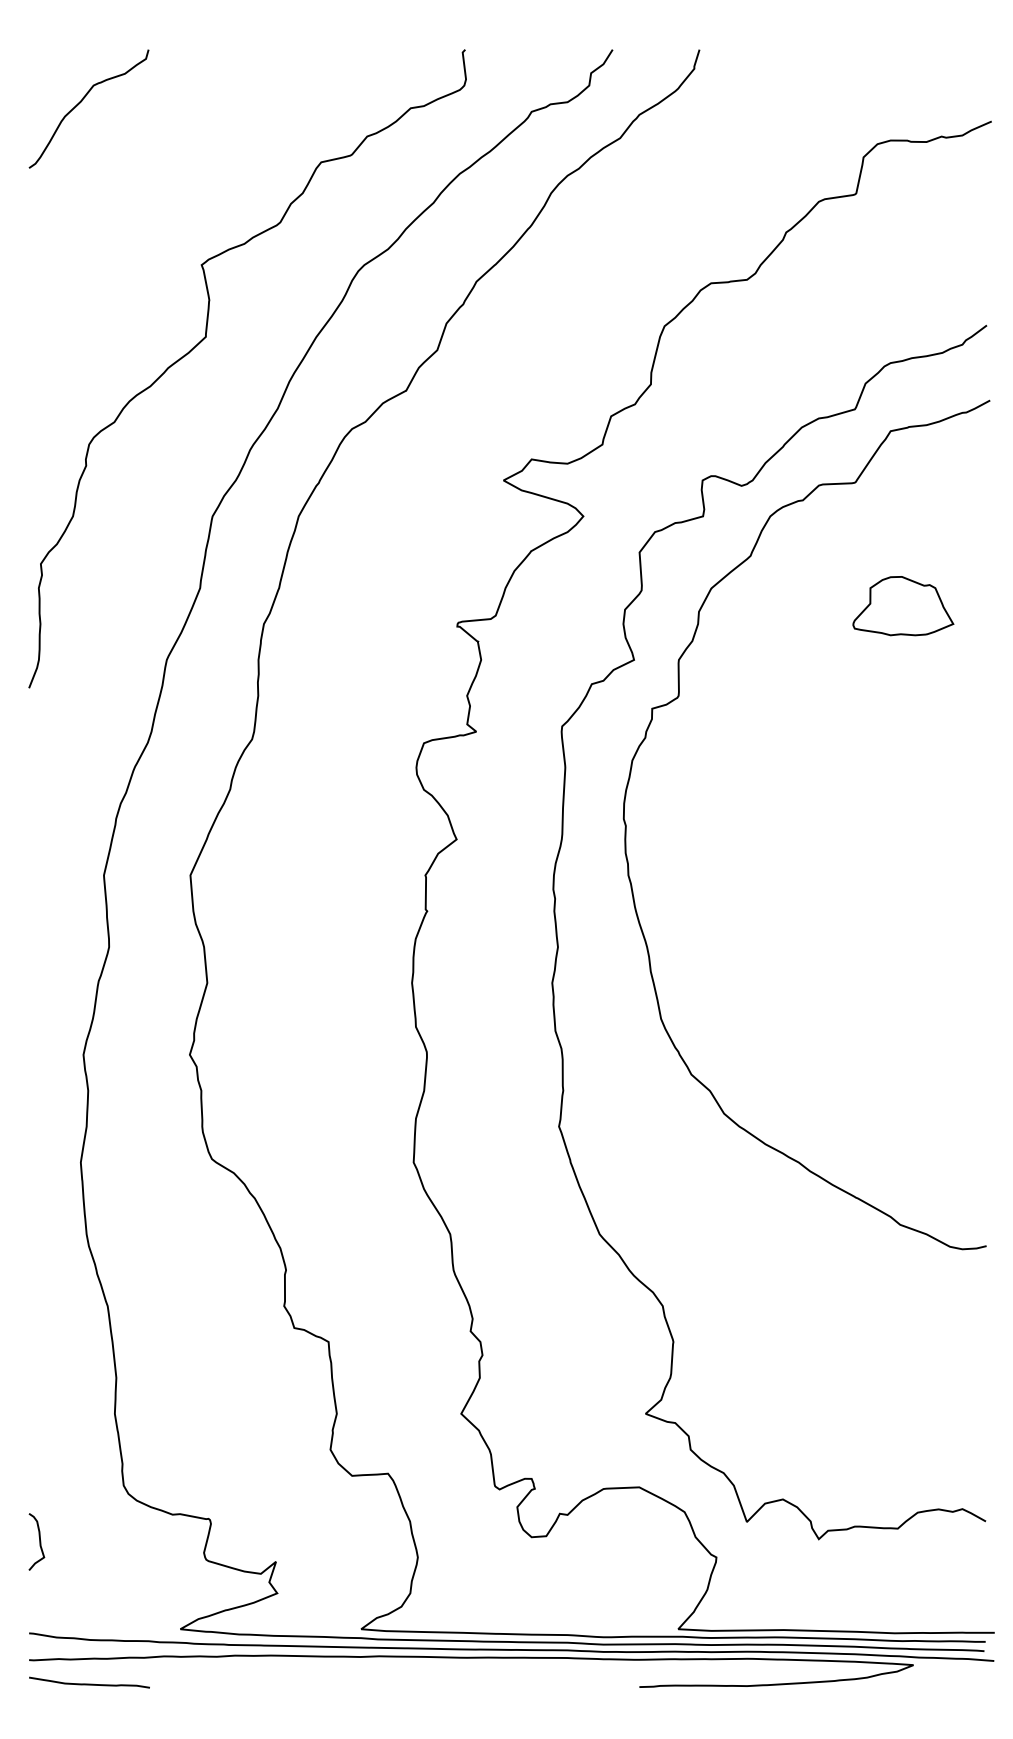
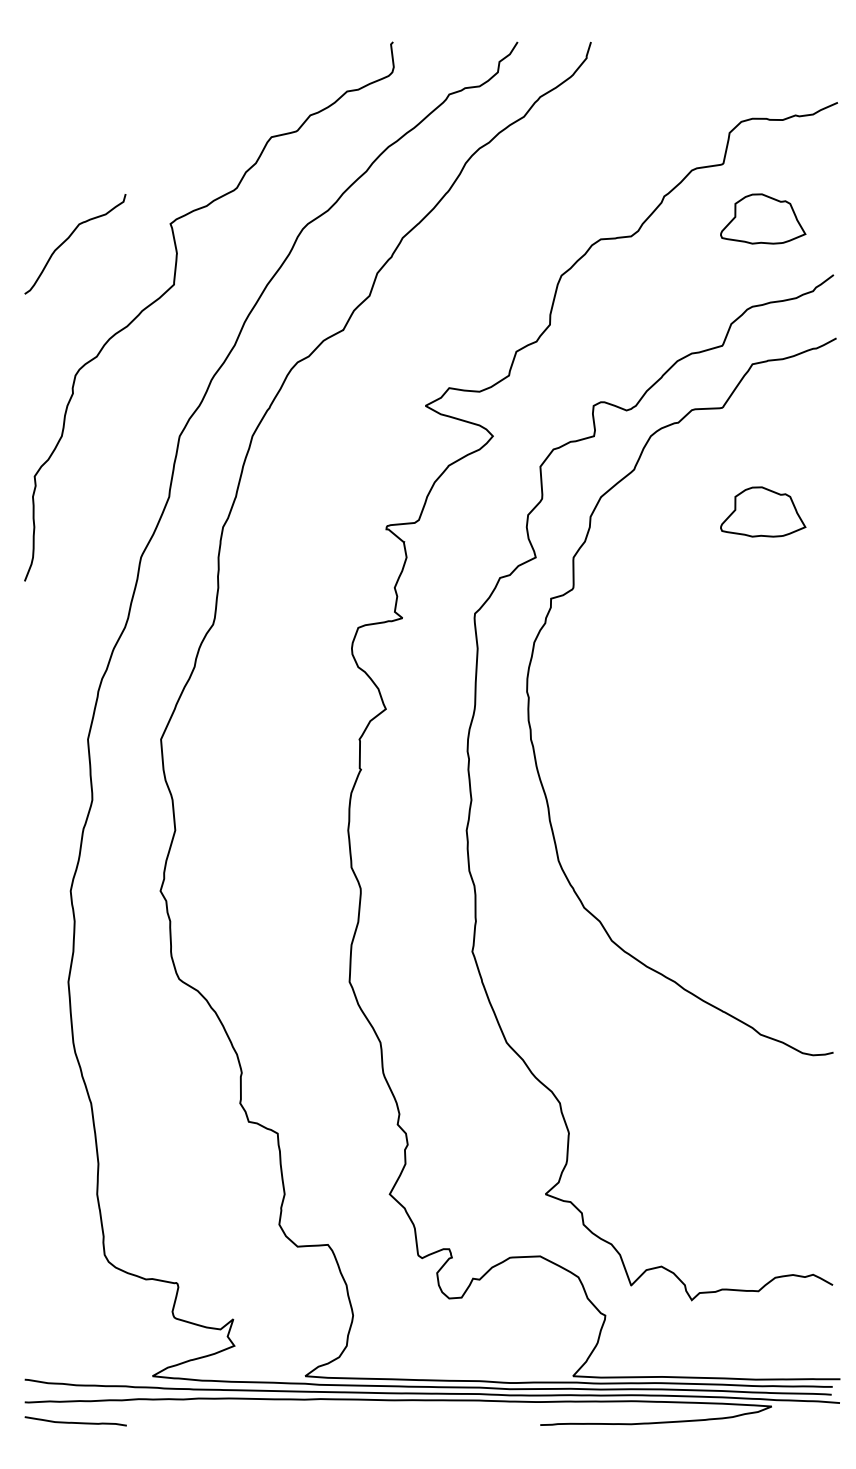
curve: (82, 102) -> (69, 238), moved
part: (903, 258) -> (763, 218), added
curve: (39, 1541) -> (33, 1302), removed

